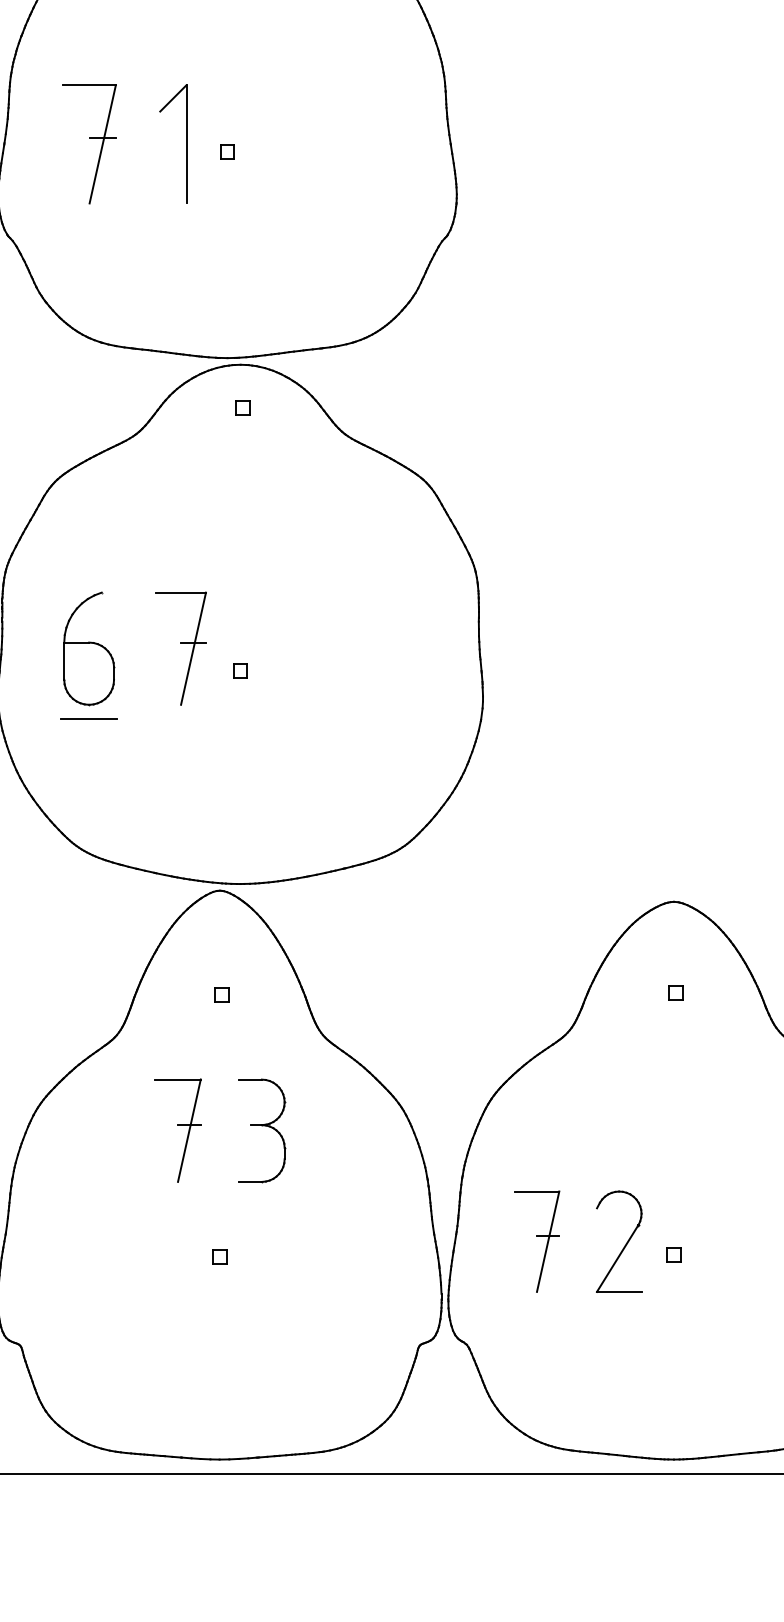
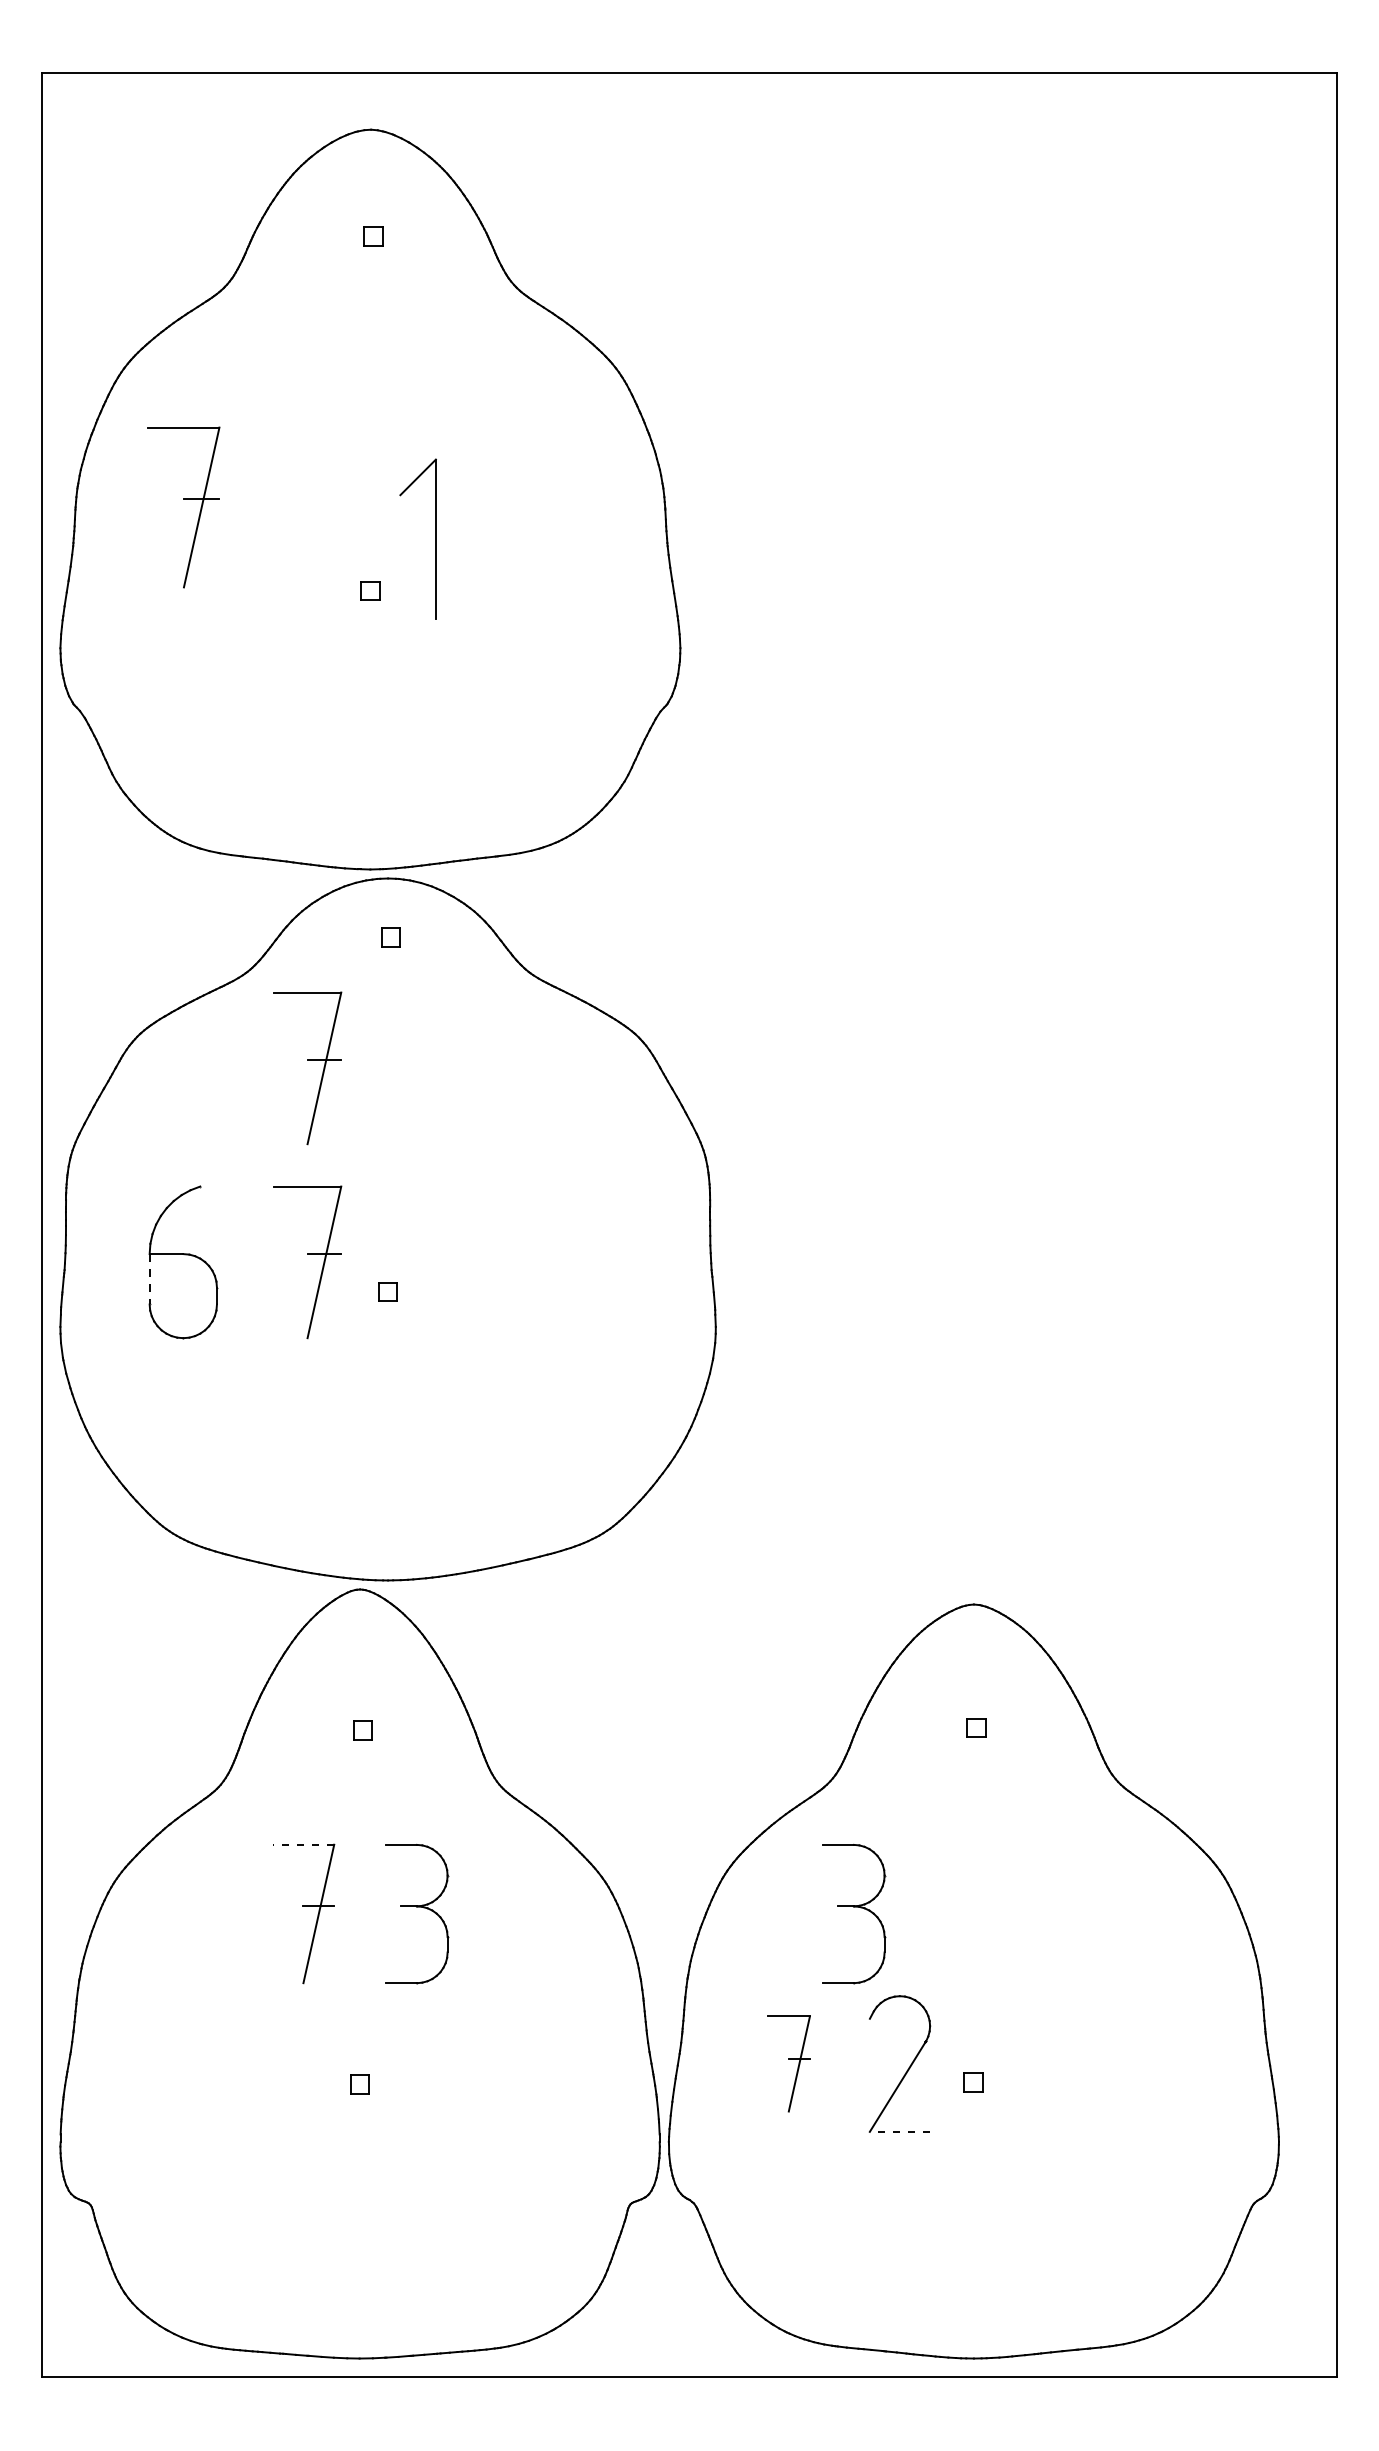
part: (89, 138) -> (183, 499), moved
part: (186, 143) -> (435, 538), moved
part: (181, 499) -> (307, 1060), added
line: (64, 661) -> (149, 1279), solid -> dashed
line: (89, 719) -> (183, 1357), removed
line: (178, 1079) -> (303, 1844), solid -> dashed
part: (585, 1125) -> (854, 1907), added
part: (536, 1241) -> (788, 2063), size x0.7
line: (618, 1291) -> (899, 2131), solid -> dashed

